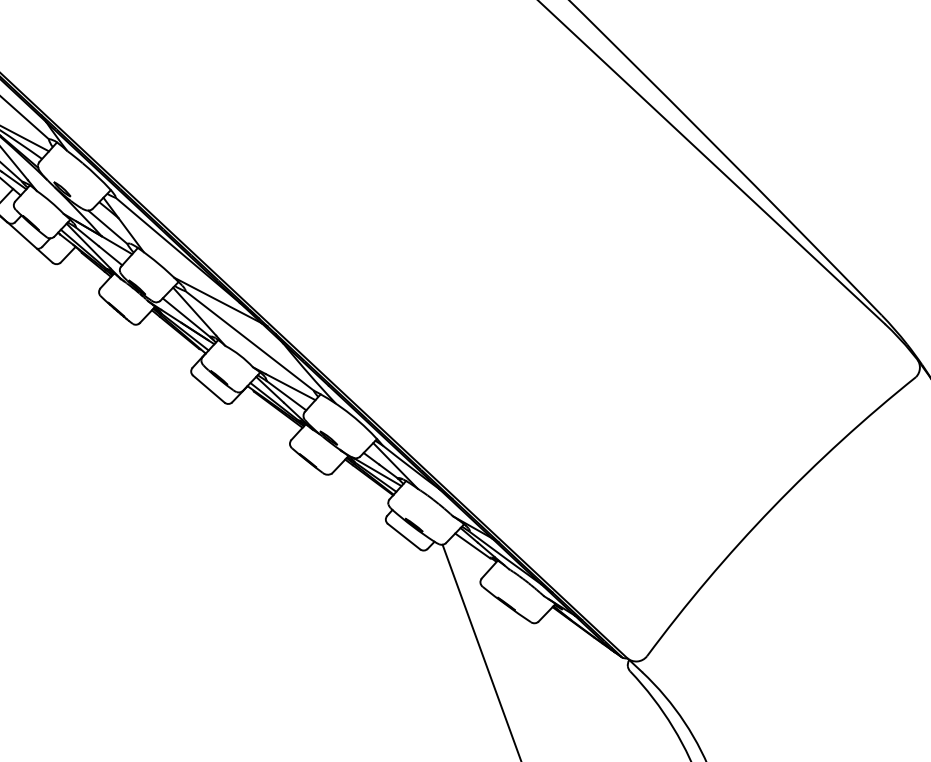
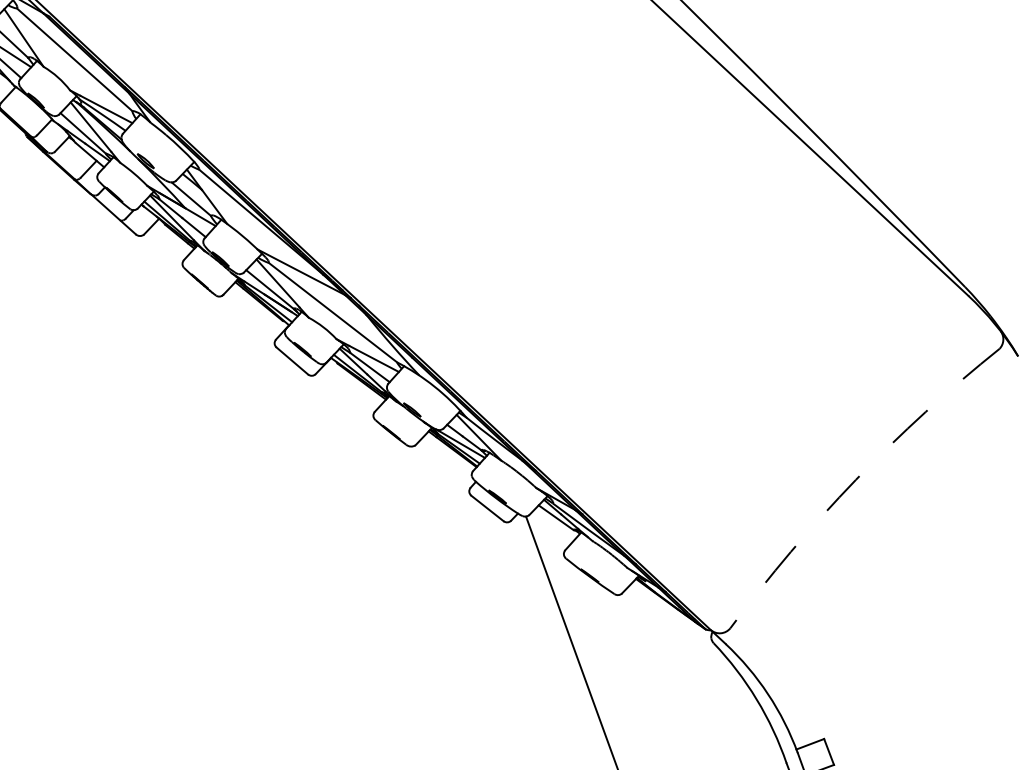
arc: (772, 507) -> (855, 479), solid -> dashed

